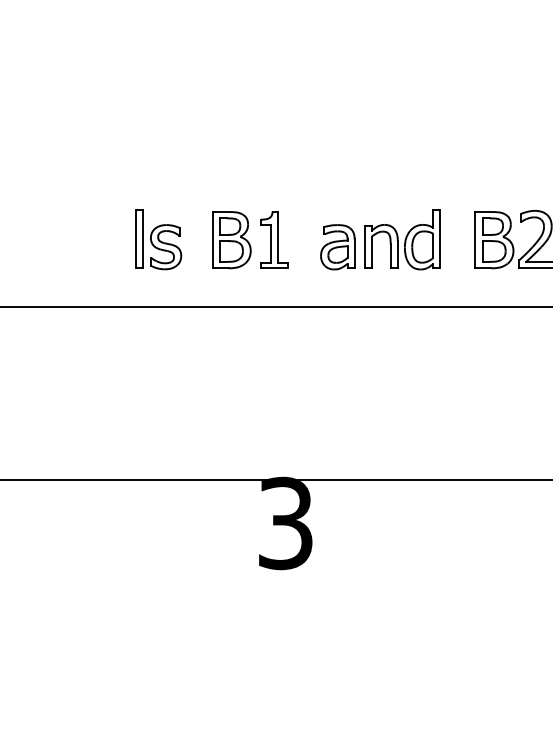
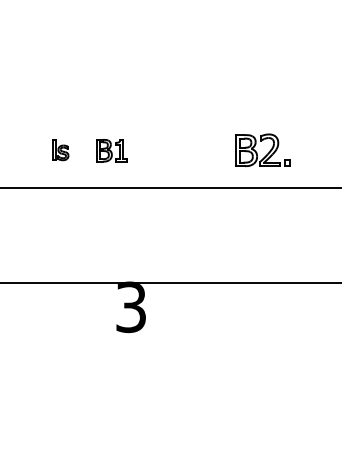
part: (157, 239) -> (60, 150), size x0.6
part: (250, 239) -> (111, 150), size x0.7
part: (380, 239) -> (183, 150), removed

